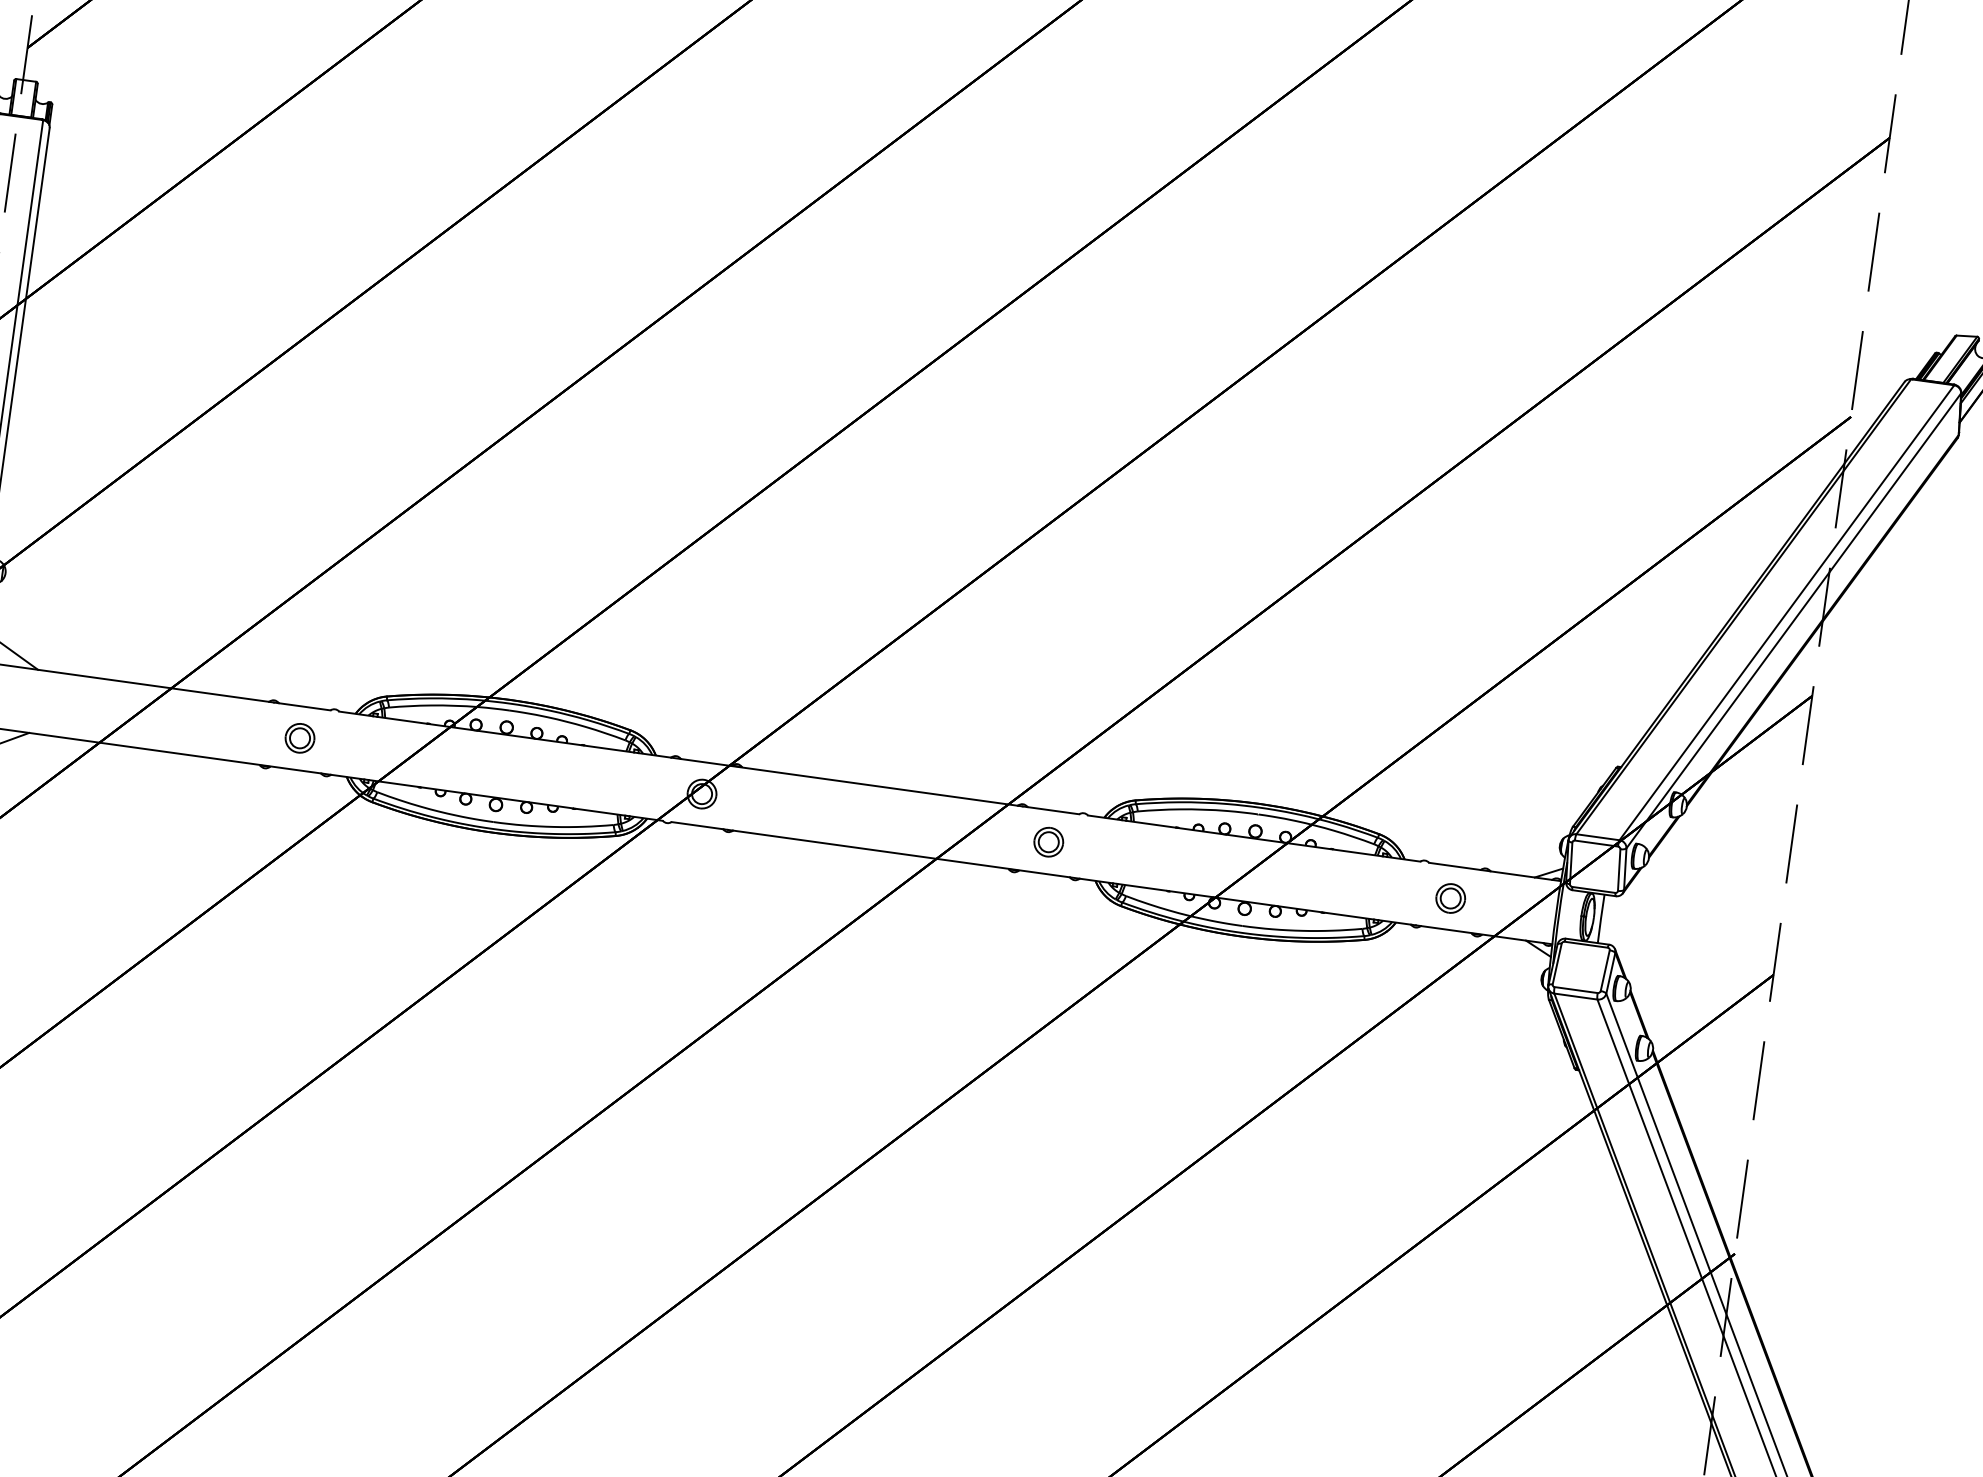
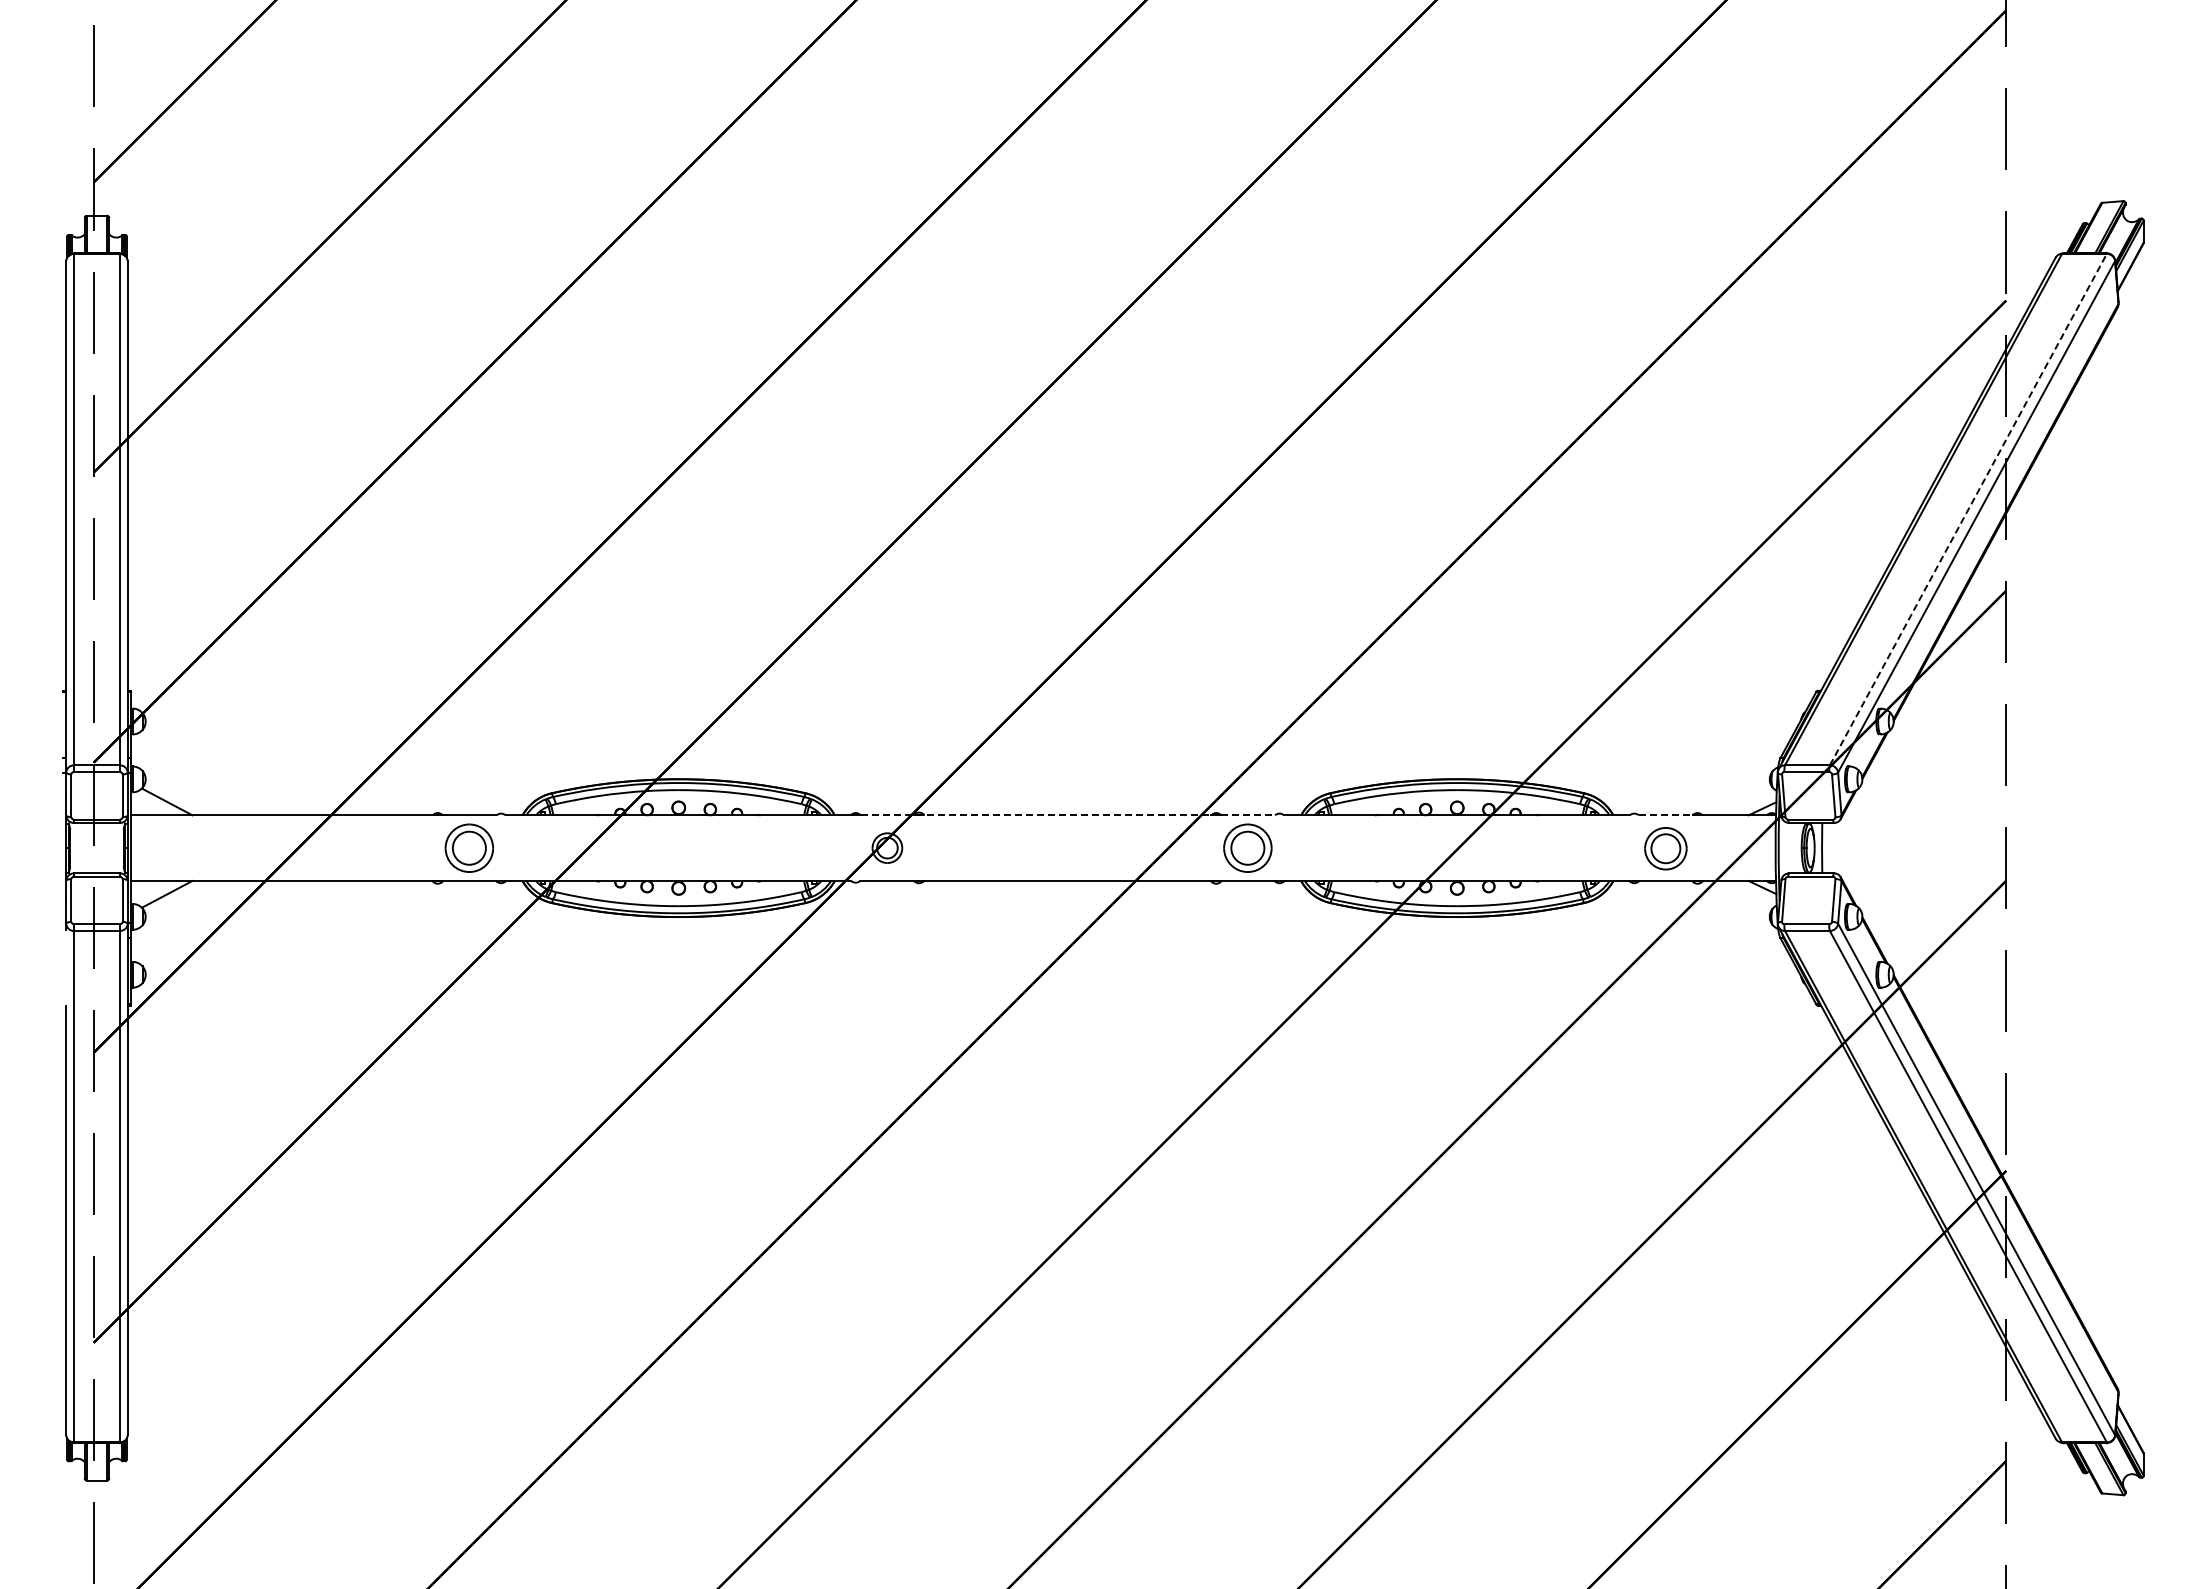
line: (1787, 612) -> (1968, 509), solid -> dashed
part: (300, 737) -> (469, 847), size x1.6
line: (849, 782) -> (1036, 815), solid -> dashed
line: (1053, 810) -> (1248, 815), solid -> dashed
part: (1048, 841) -> (1247, 847), size x1.6
line: (1454, 866) -> (1665, 815), solid -> dashed
part: (1450, 898) -> (1665, 848), size x1.4

